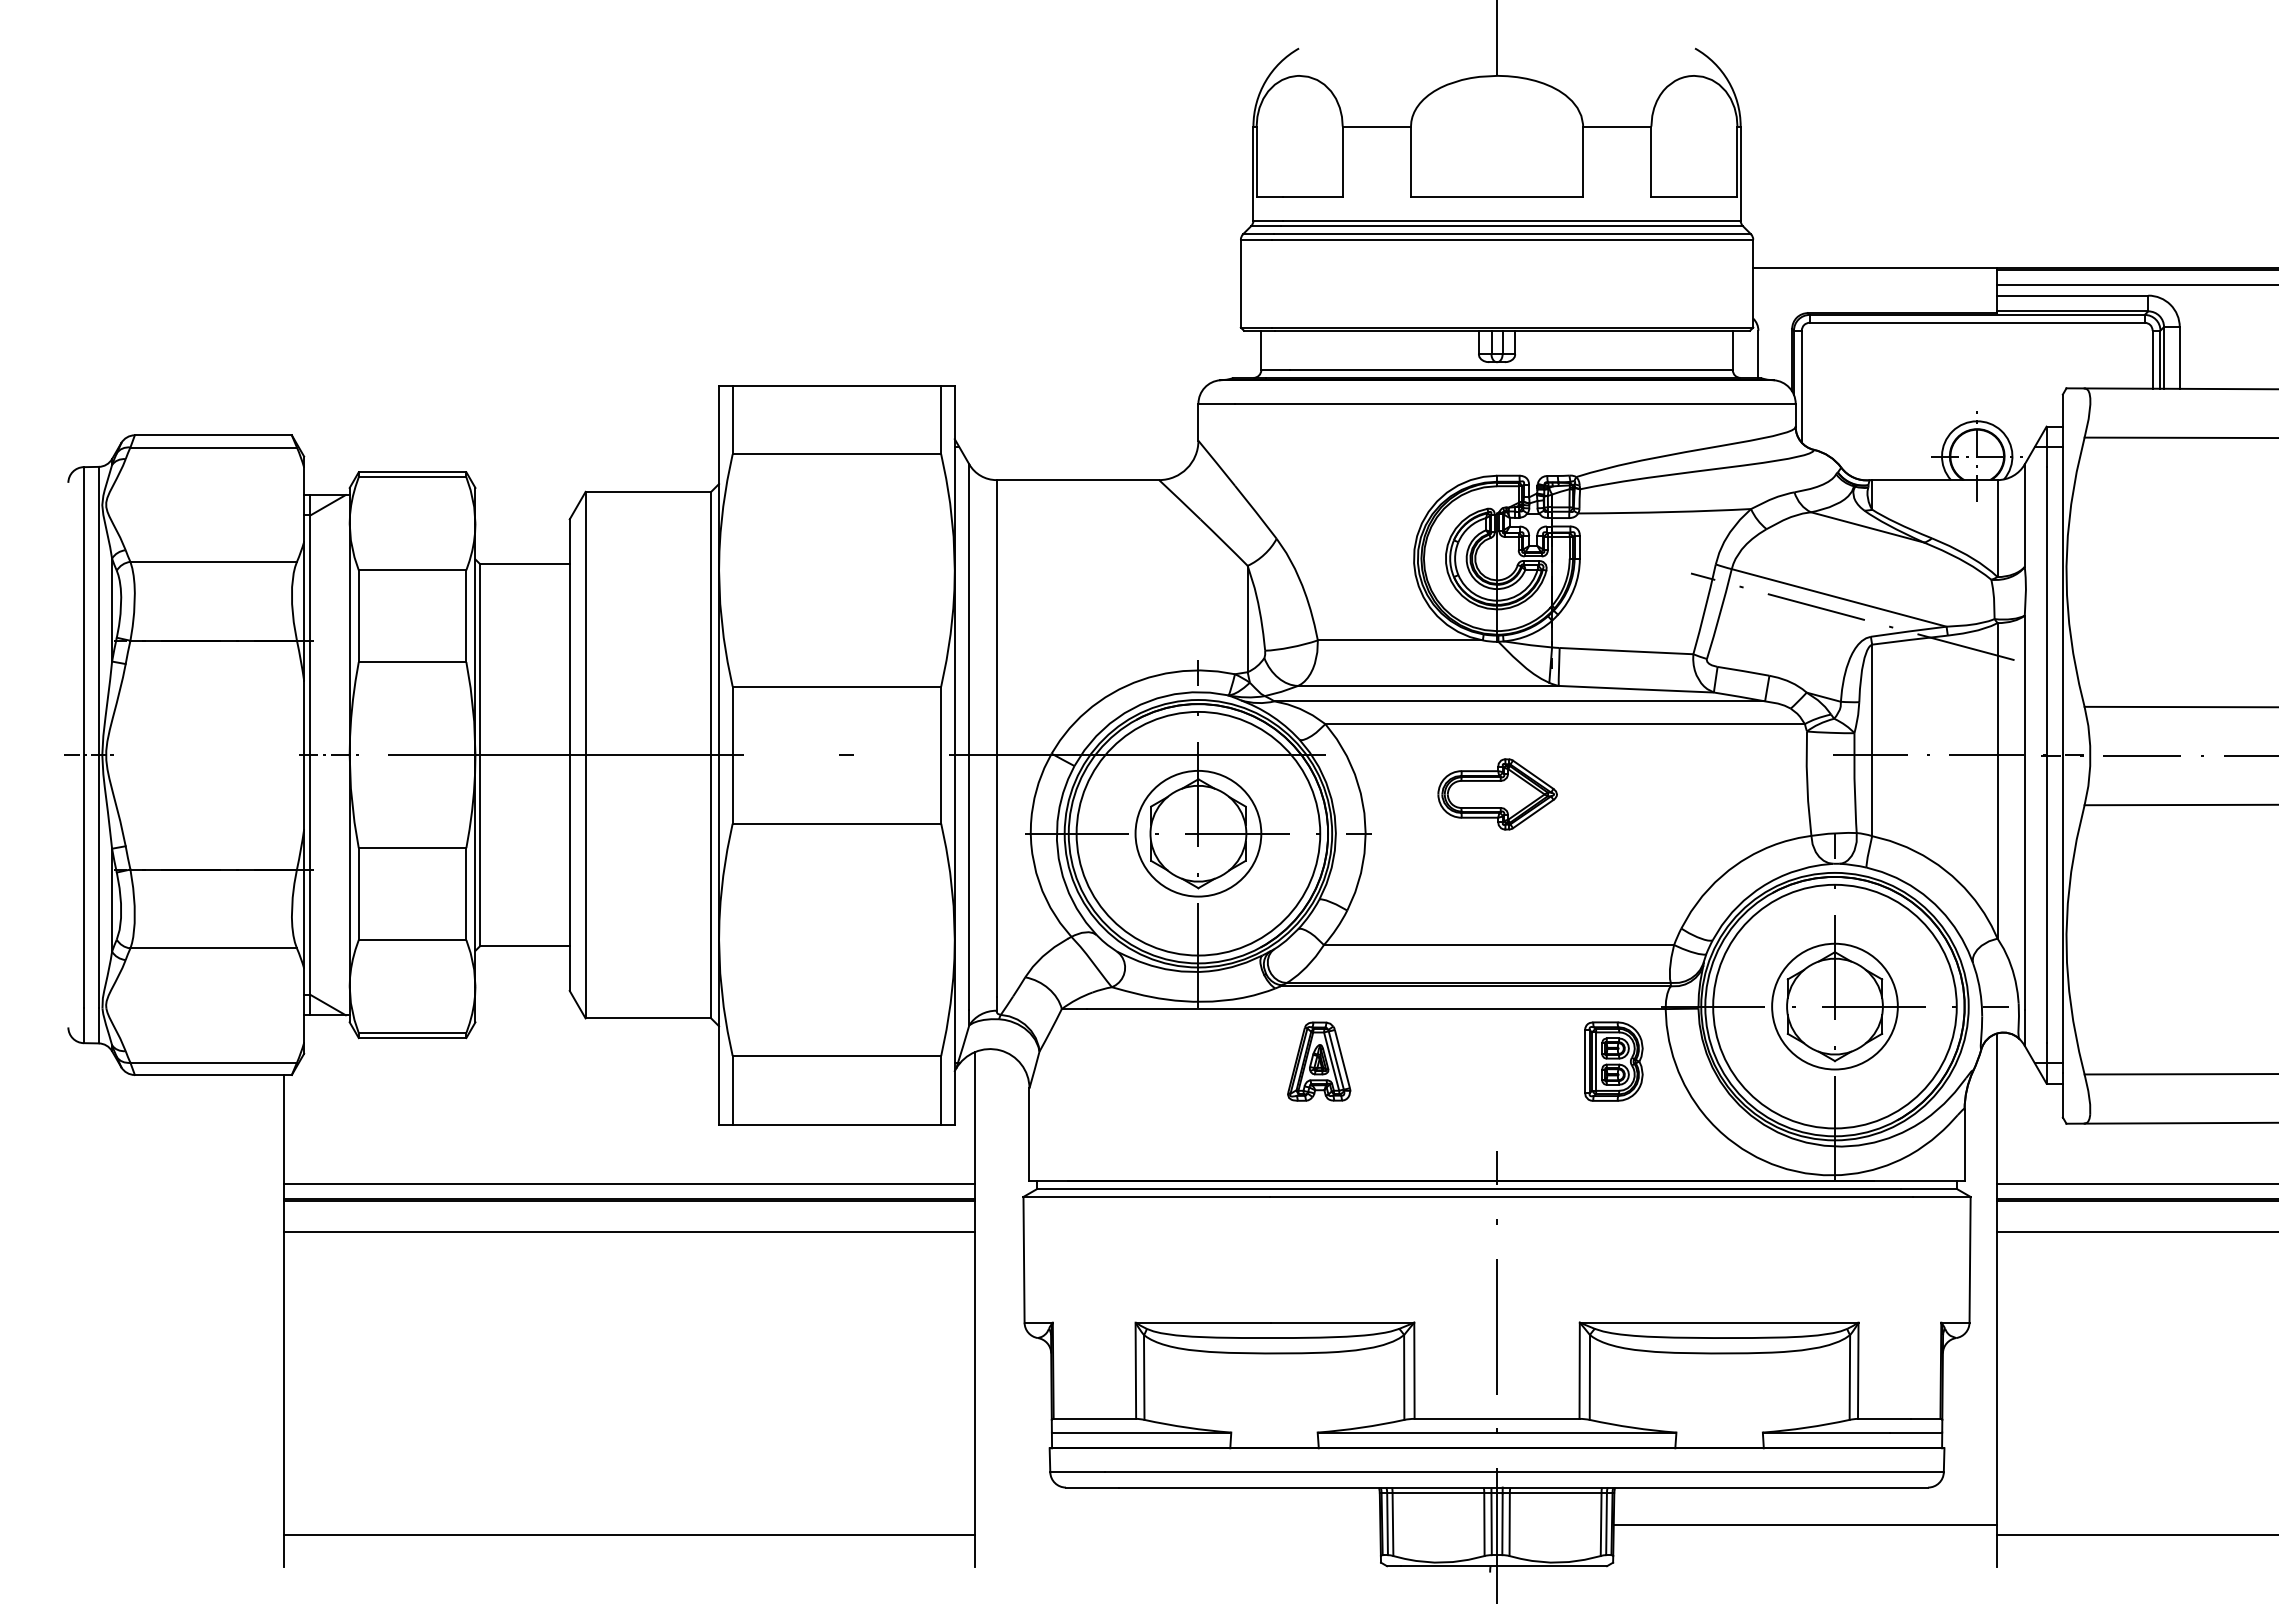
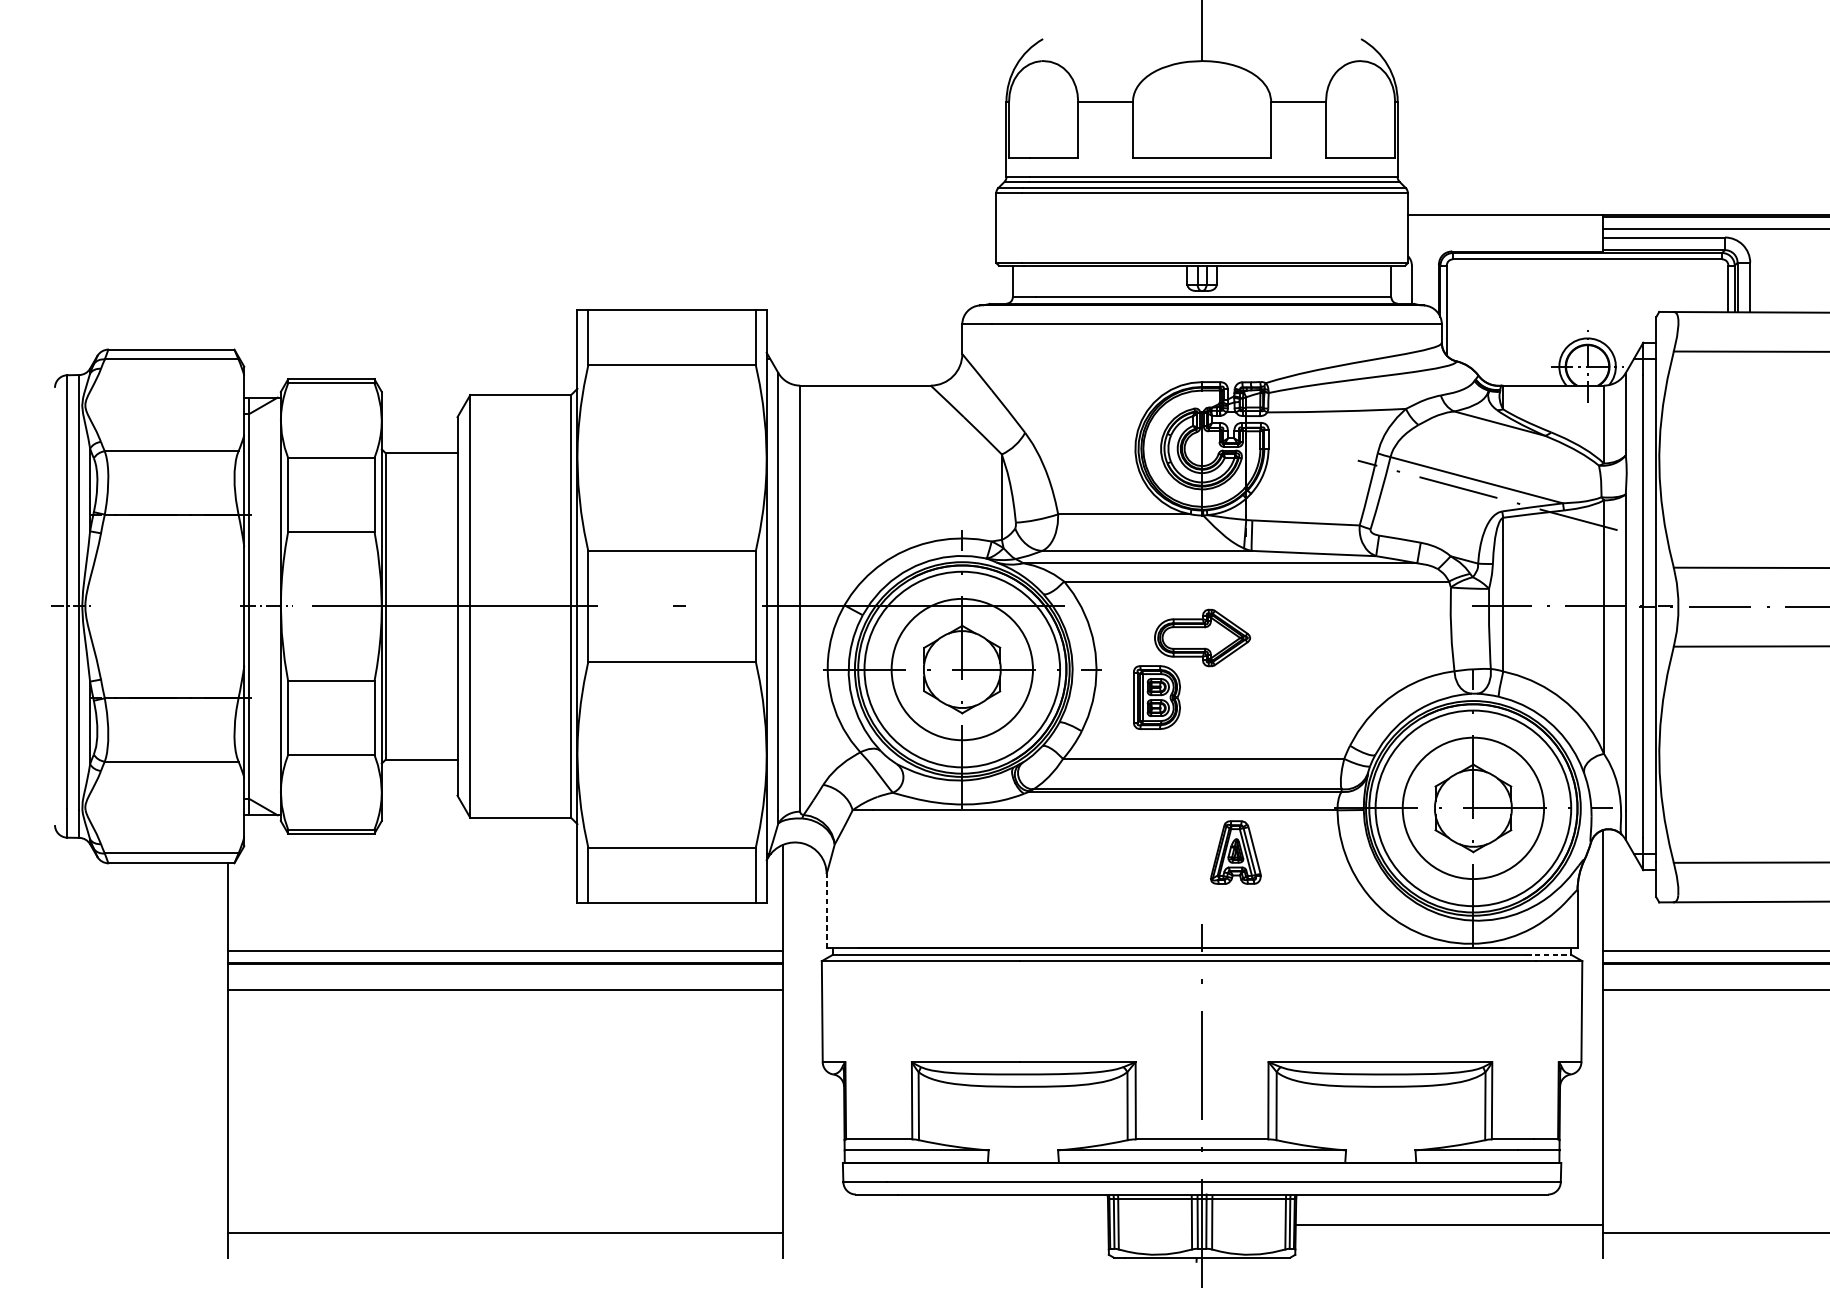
circle: (1198, 833) -> (962, 669), size x1.4
circle: (1834, 1006) -> (1473, 808), size x1.4
part: (1319, 1061) -> (1236, 852), moved
part: (1613, 1061) -> (1156, 697), moved
line: (1029, 1134) -> (826, 911), solid -> dashed
line: (1929, 1188) -> (1549, 954), solid -> dashed

